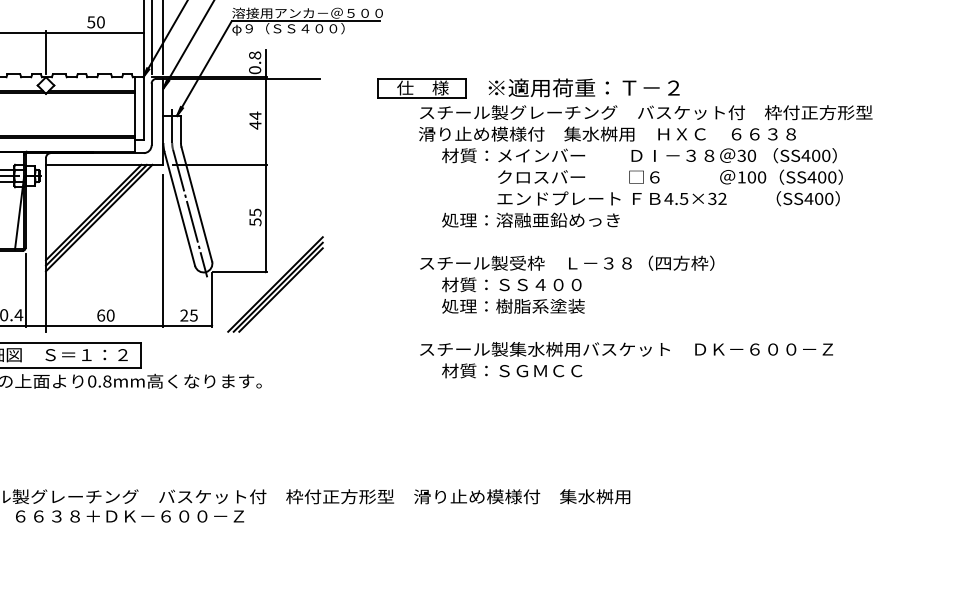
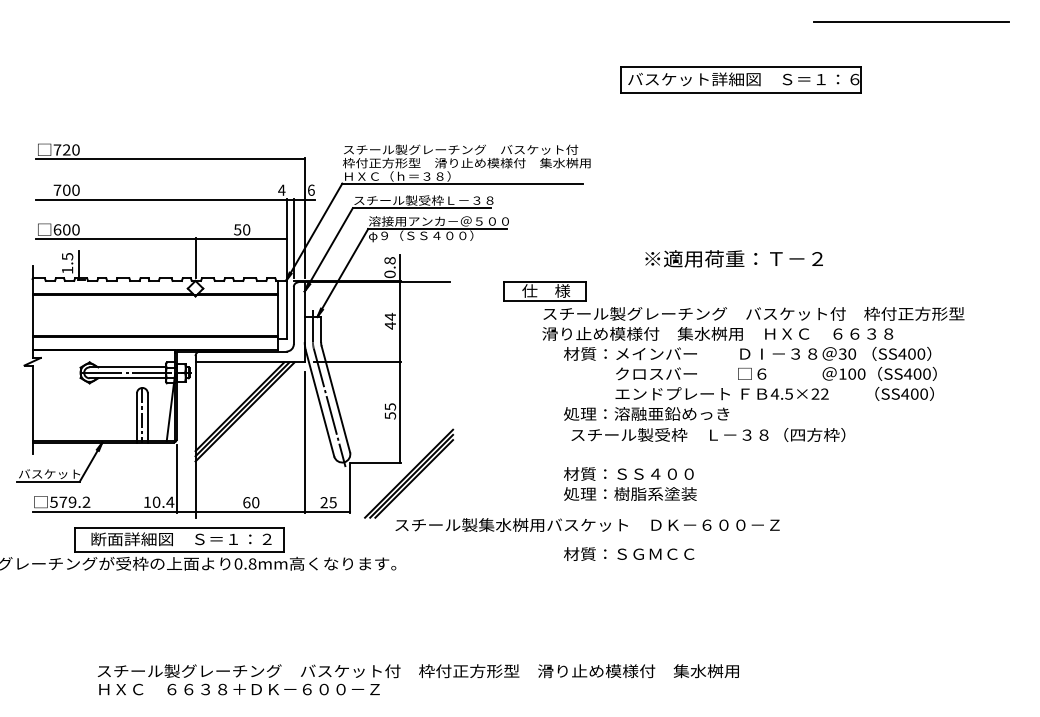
text: (583, 87) -> (733, 258), moved
text: (712, 199) -> (815, 394), 4.5×32 -> 4.5×22
text: (567, 262) -> (708, 434), moved
text: (626, 348) -> (587, 524), moved

